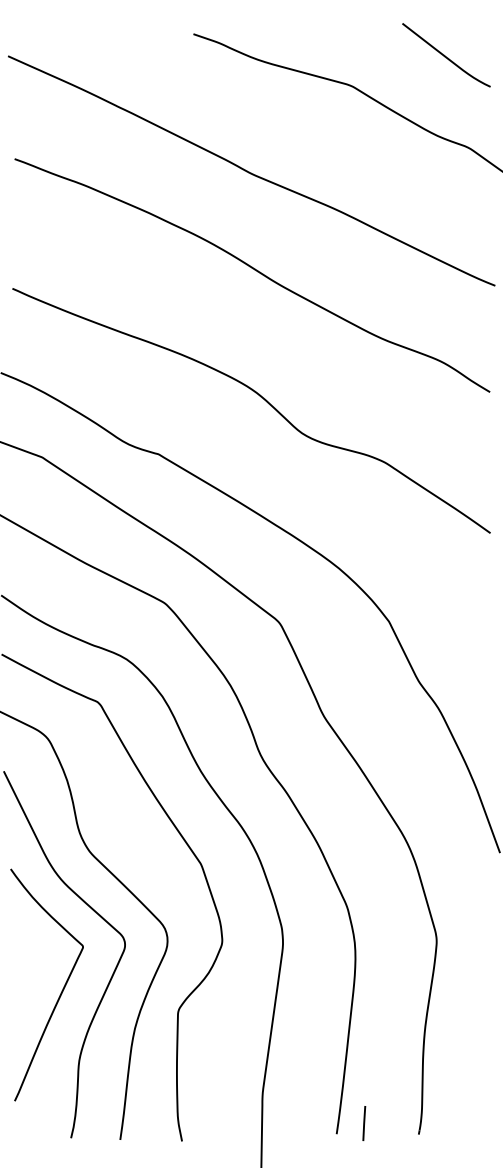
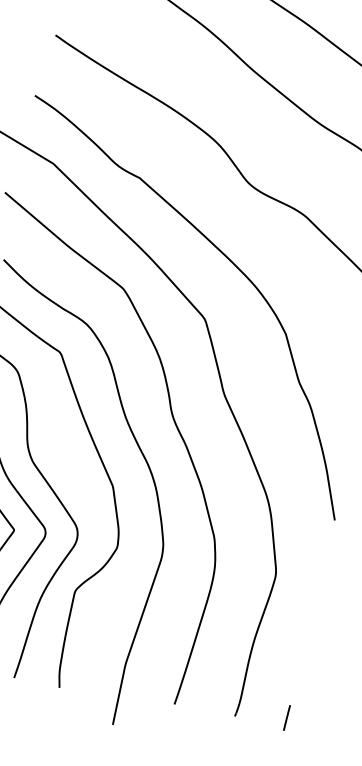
line: (364, 1123) -> (287, 717), moved

